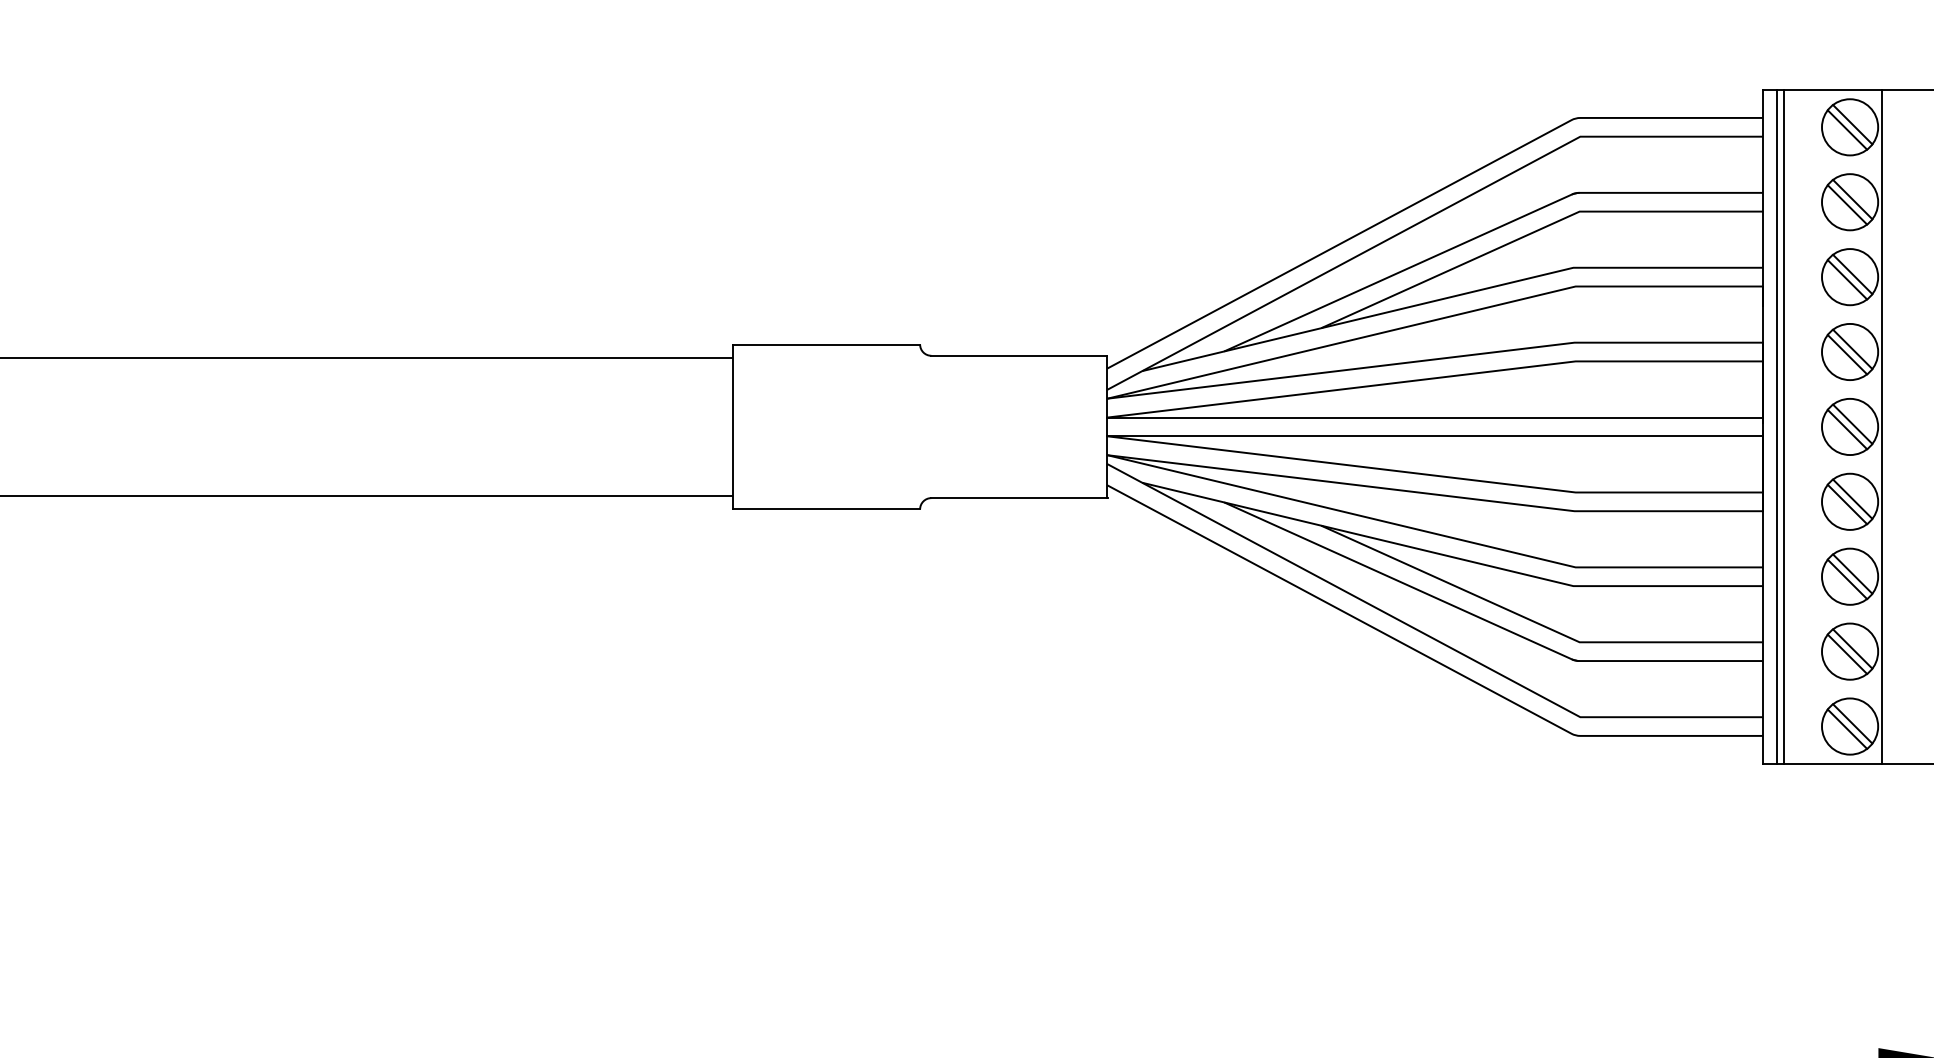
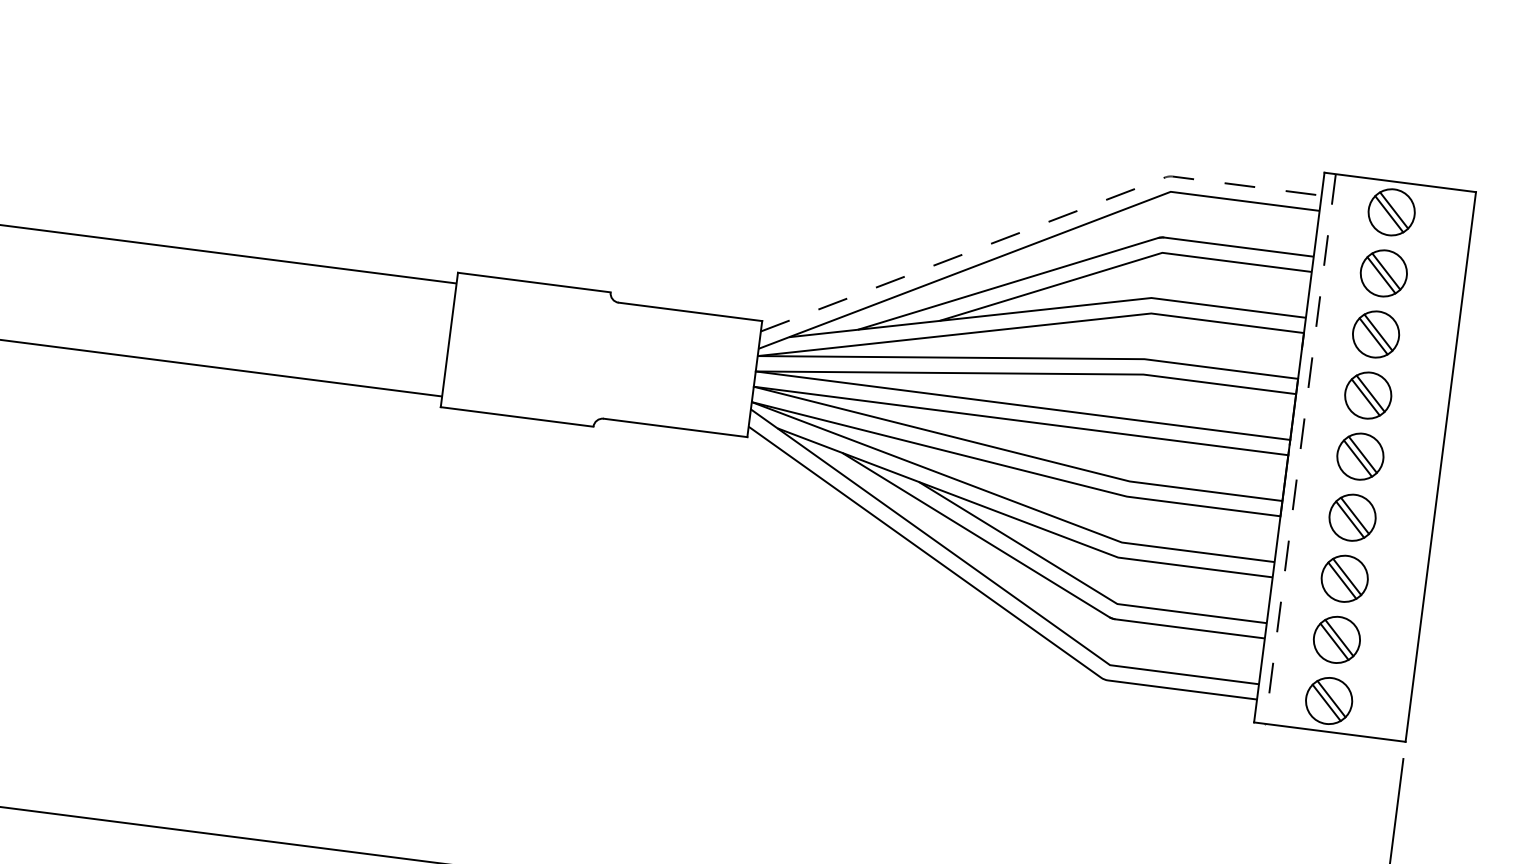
line: (1427, 197) -> (1039, 225), solid -> dashed
line: (1784, 426) -> (1306, 449), removed
line: (1882, 426) -> (1386, 459), removed
line: (1776, 427) -> (1300, 449), solid -> dashed

